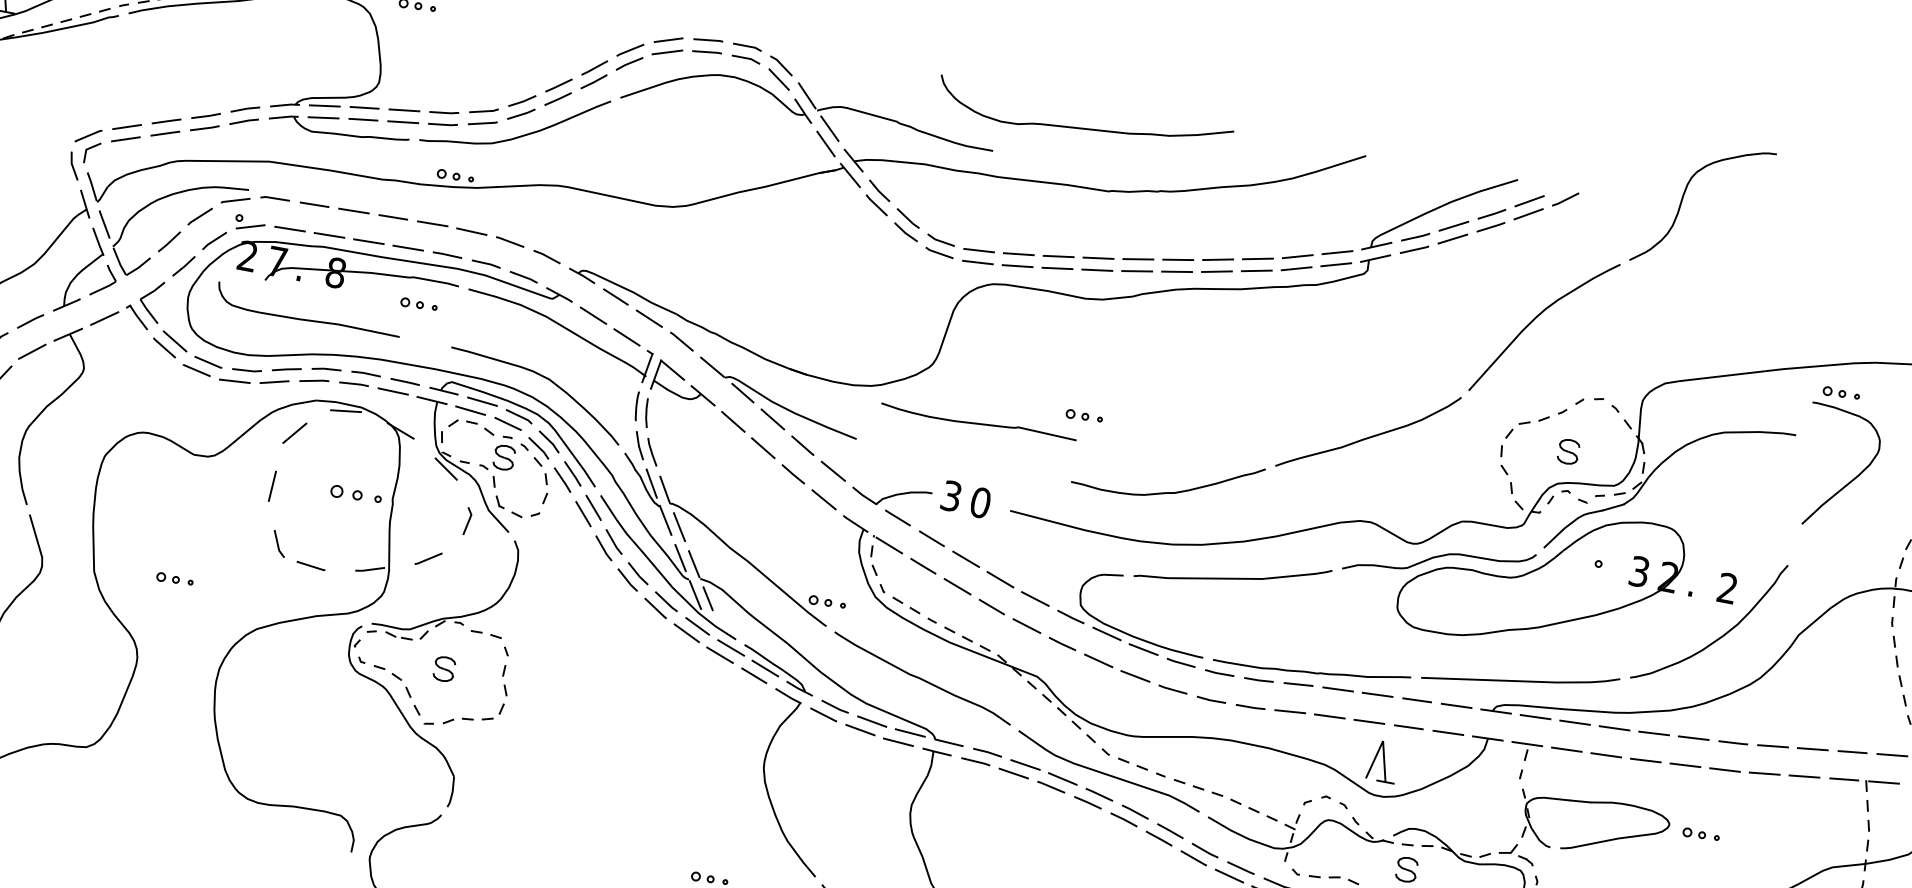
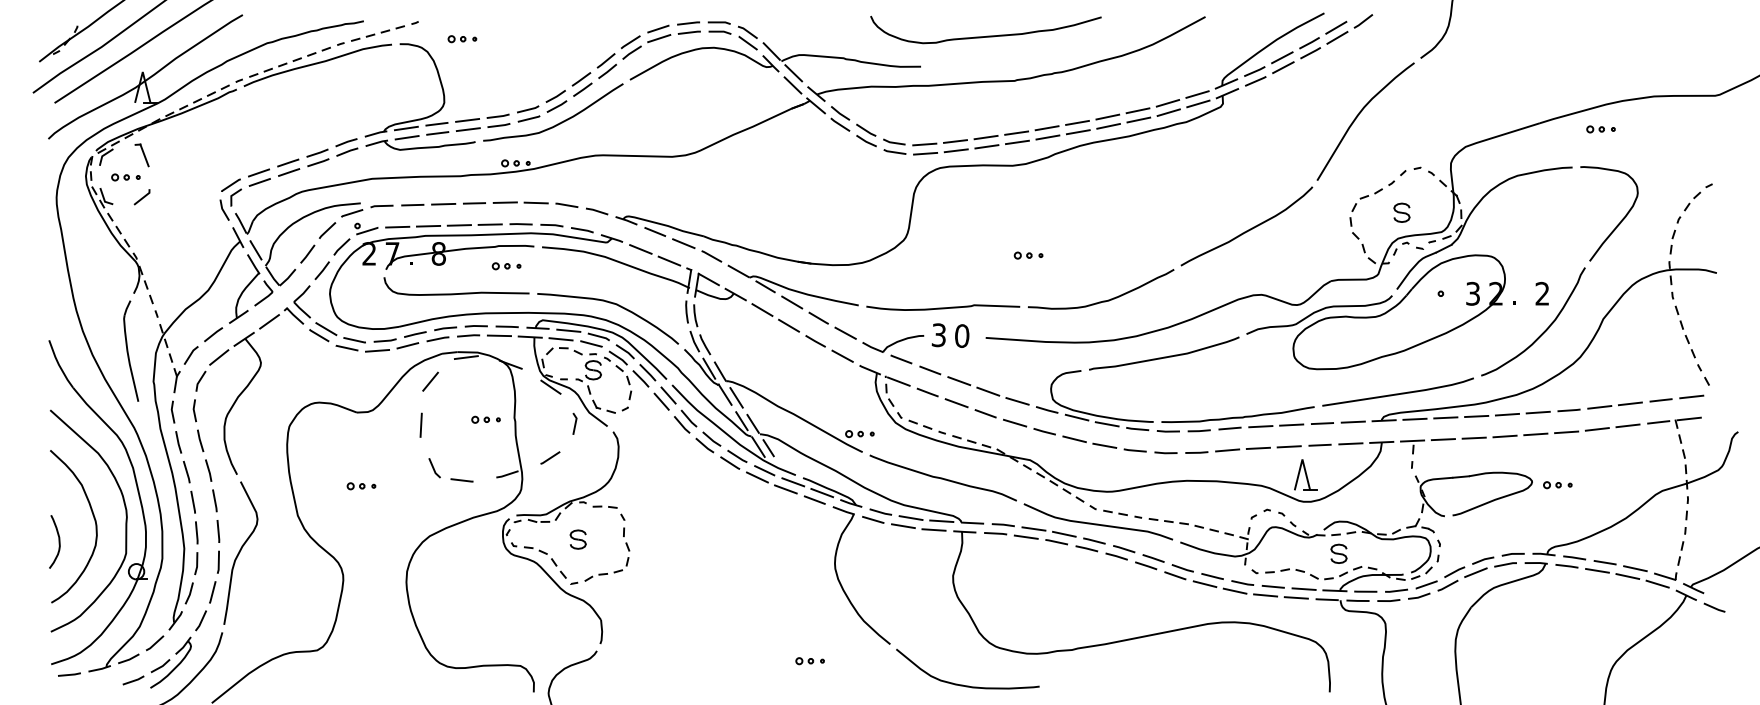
curve: (306, 319) -> (456, 293), moved
curve: (979, 422) -> (943, 307), moved
curve: (1852, 478) -> (1621, 219), moved
part: (355, 494) -> (485, 419), size x0.71
part: (174, 579) -> (361, 486), moved

